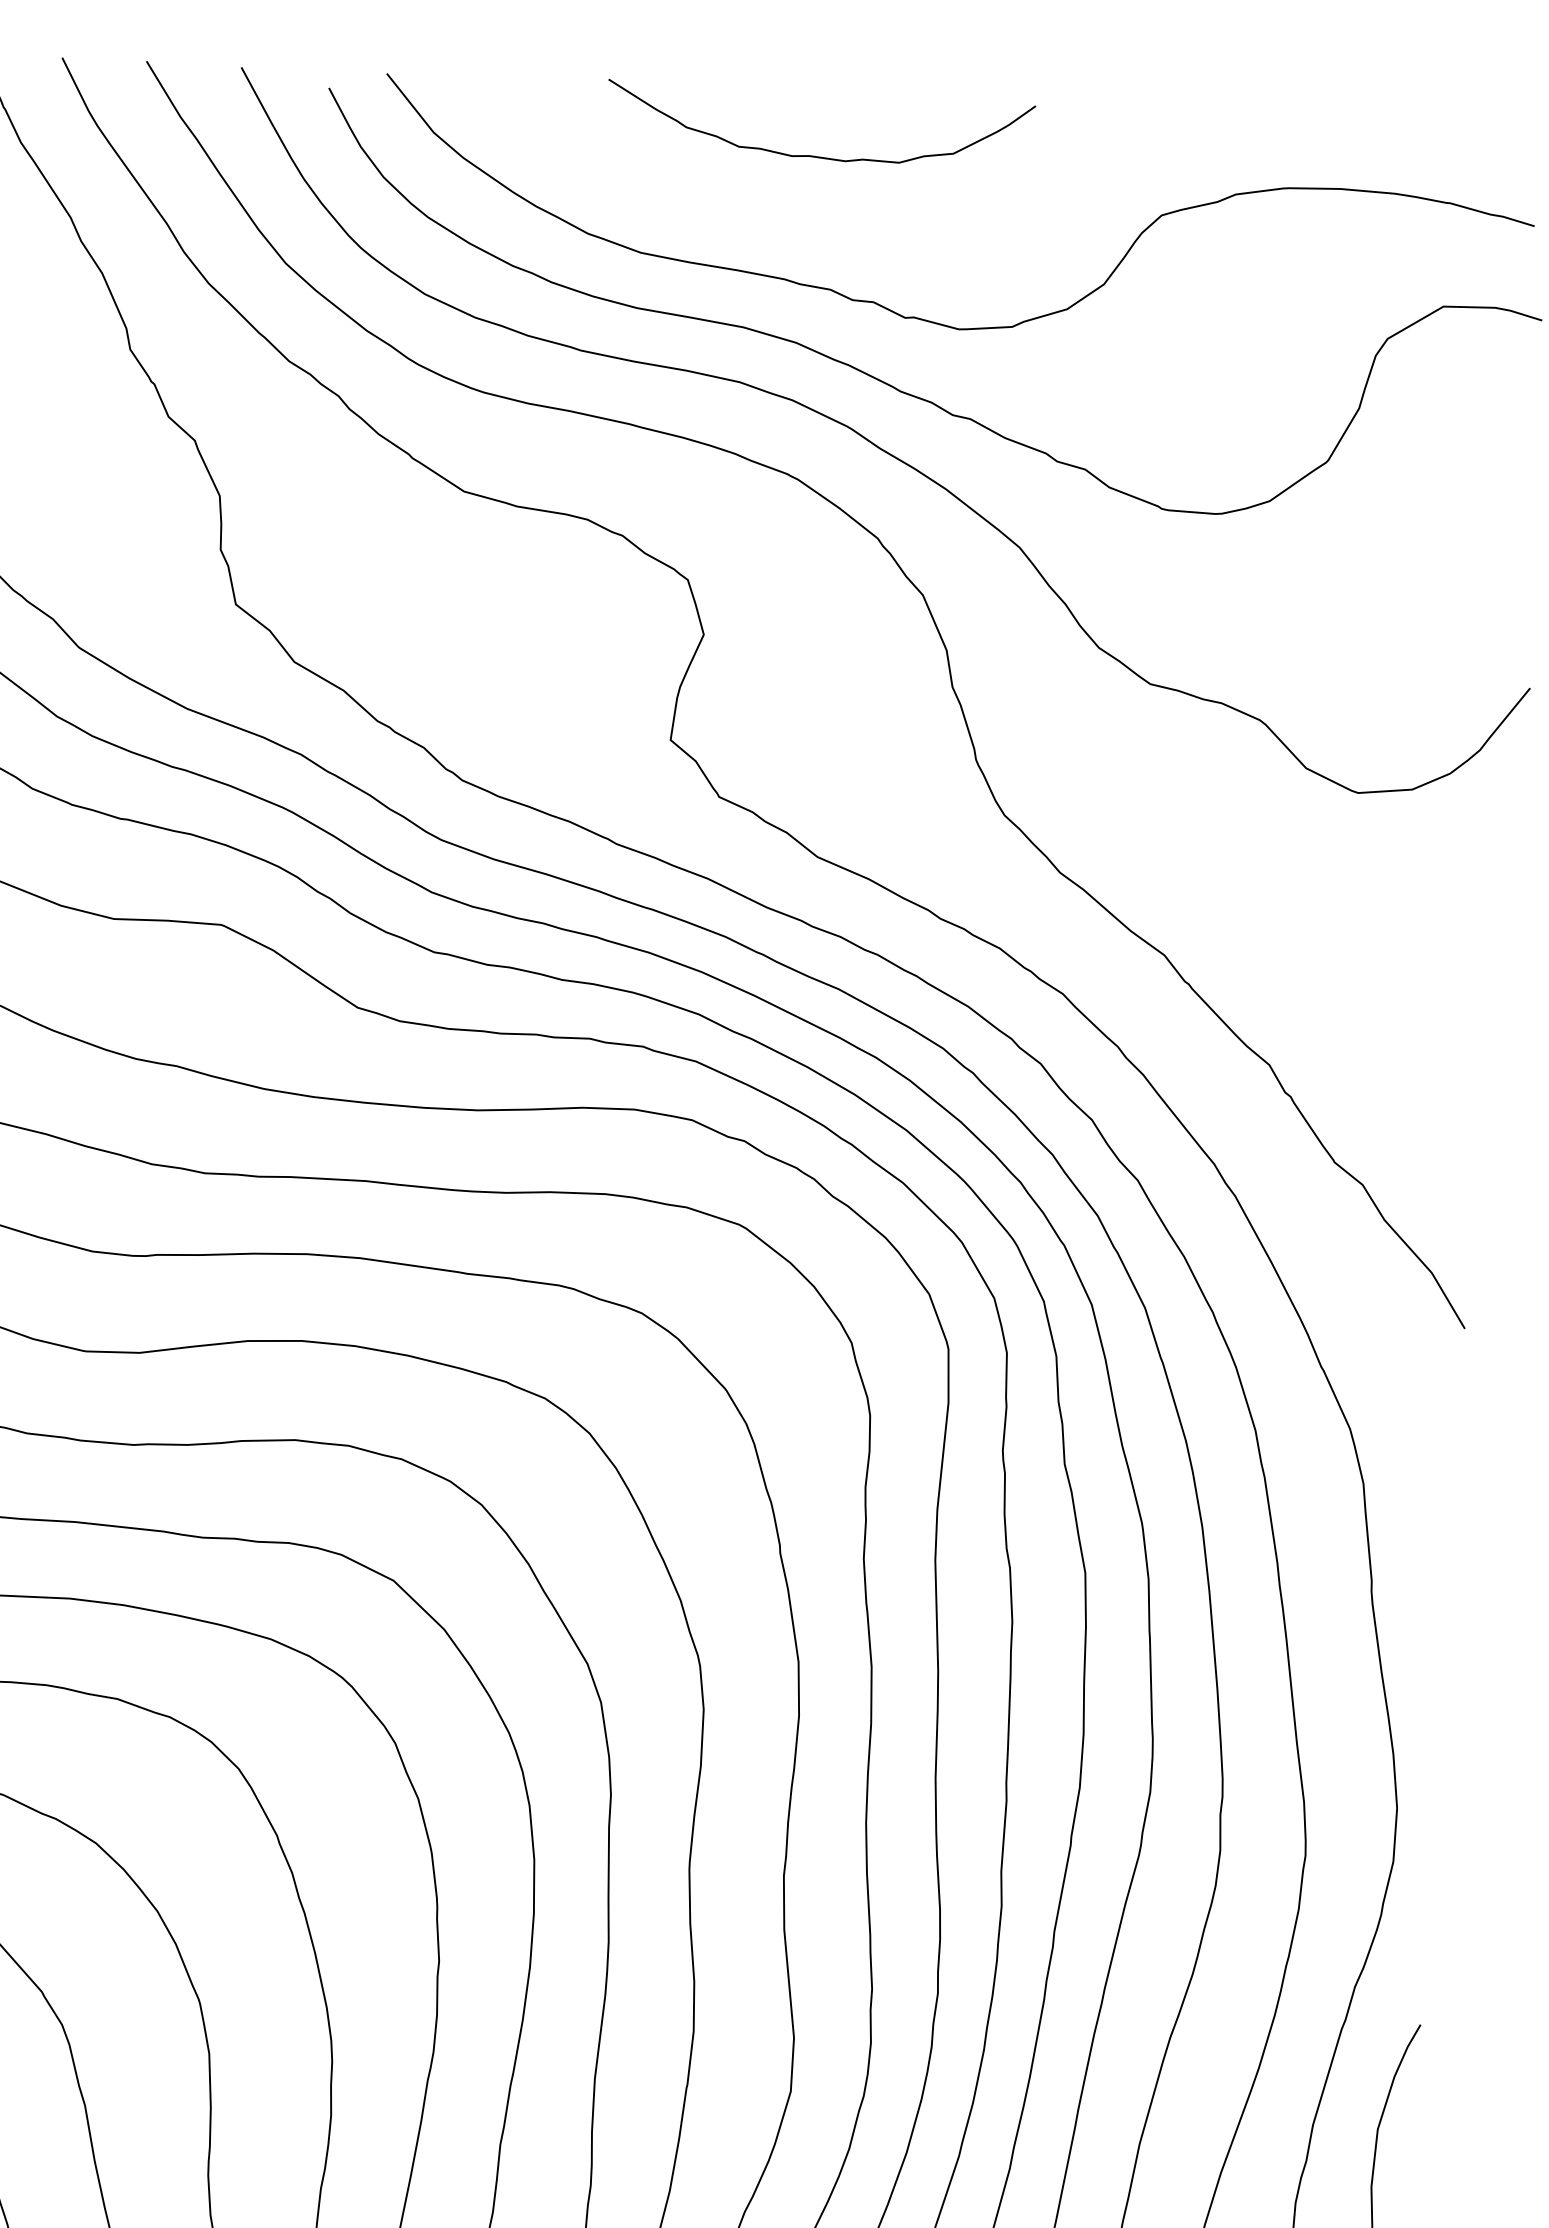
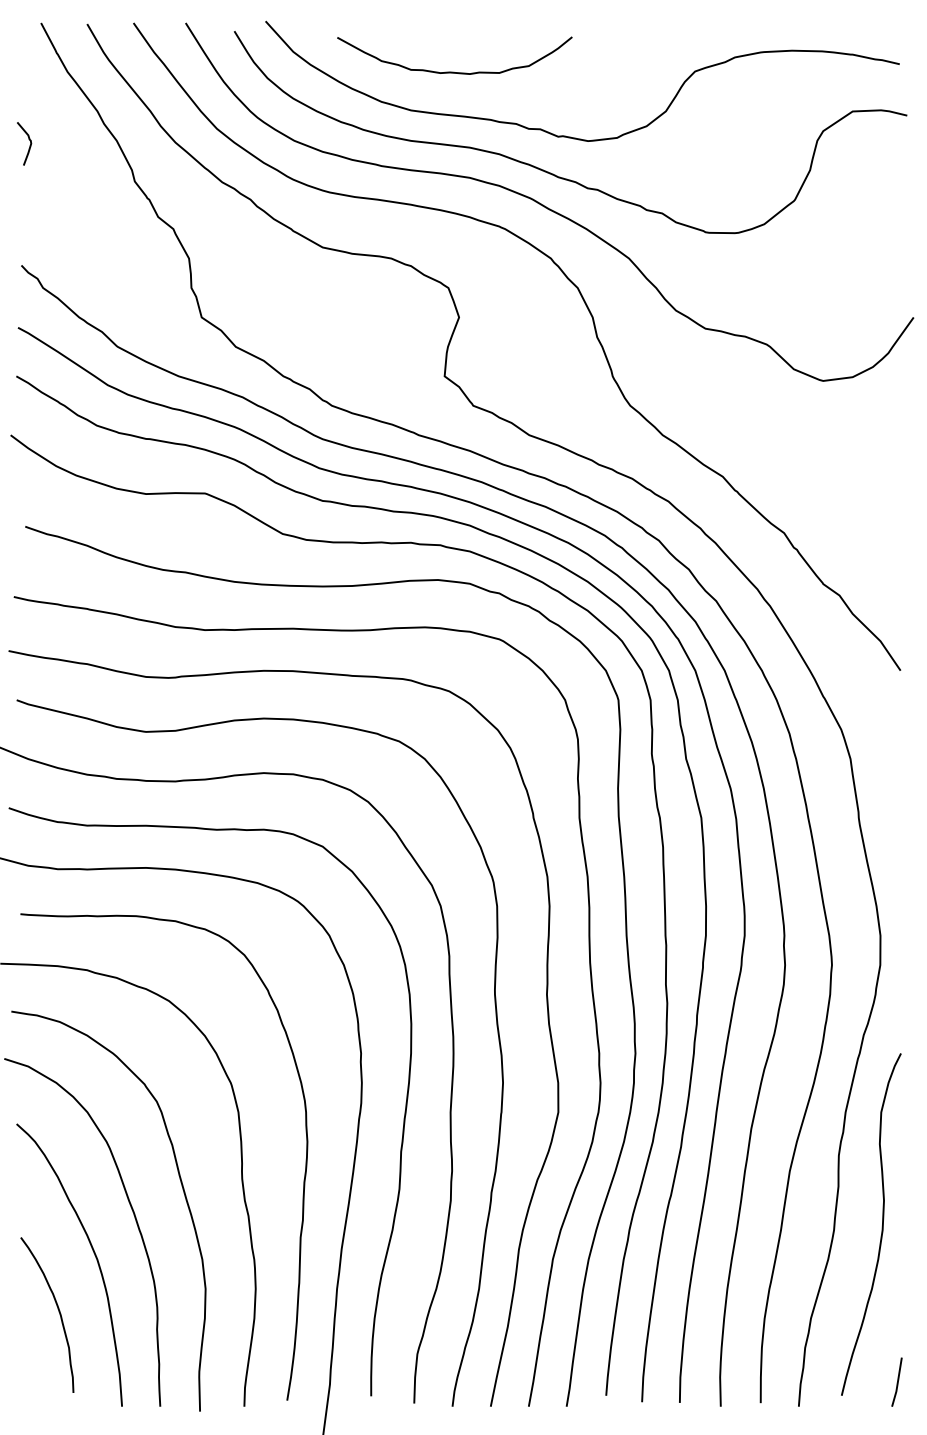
curve: (817, 154) -> (454, 71), moved

